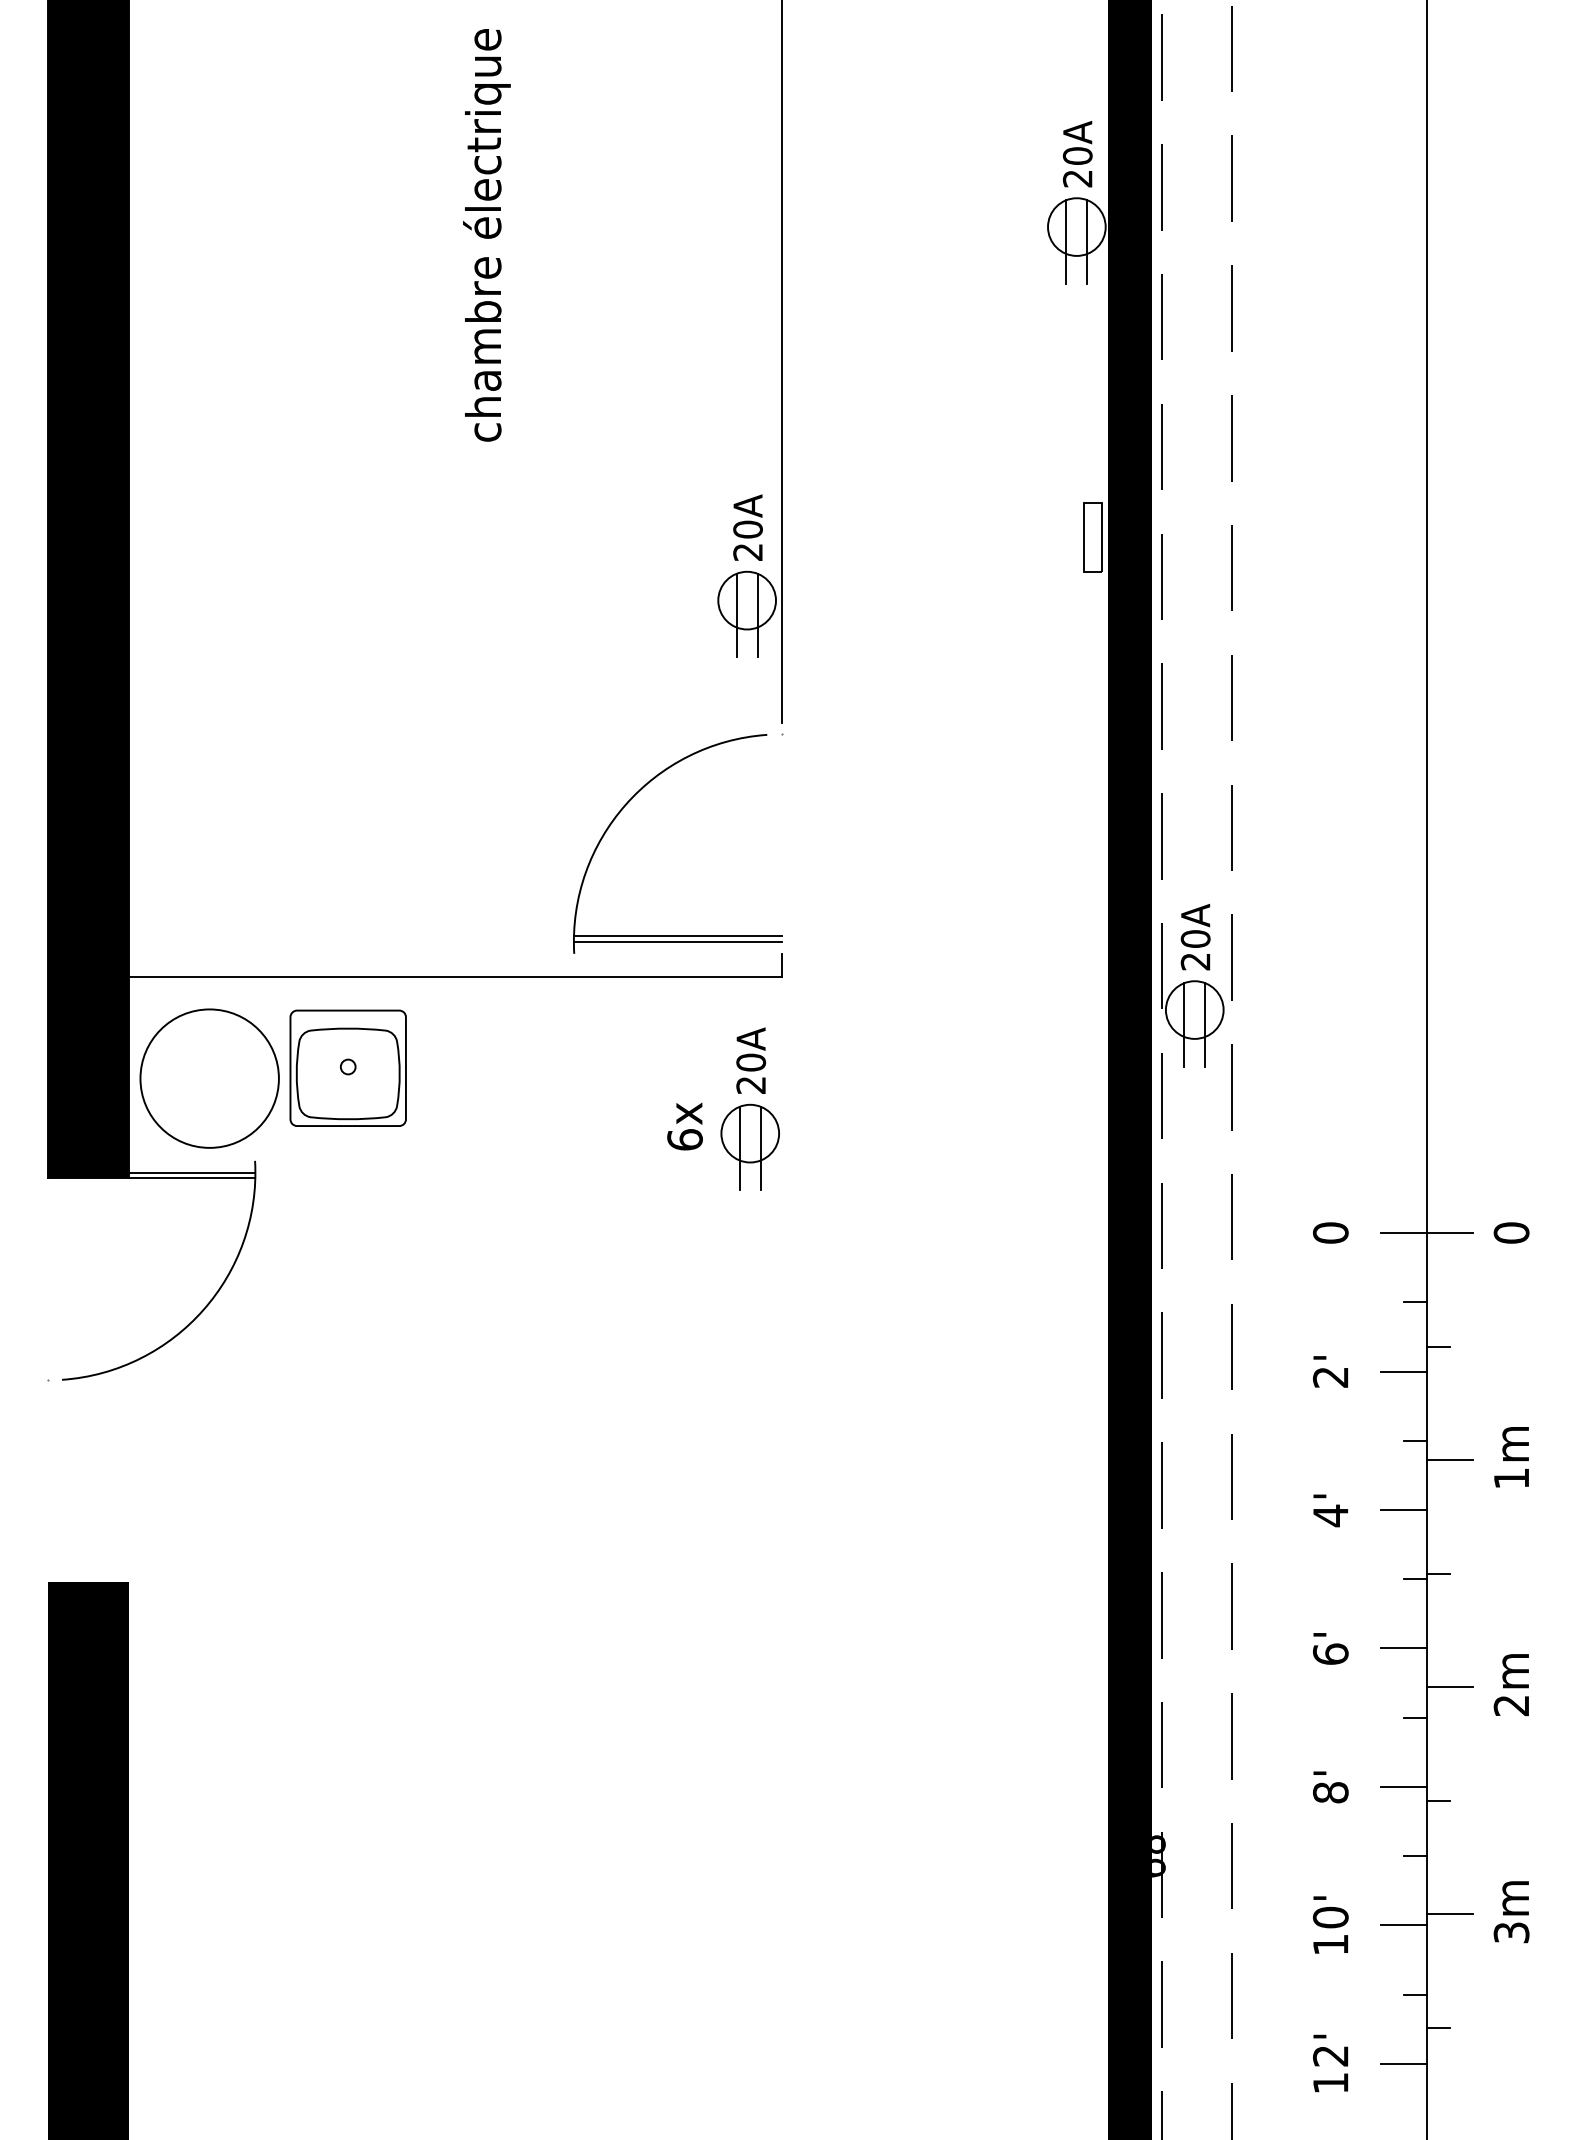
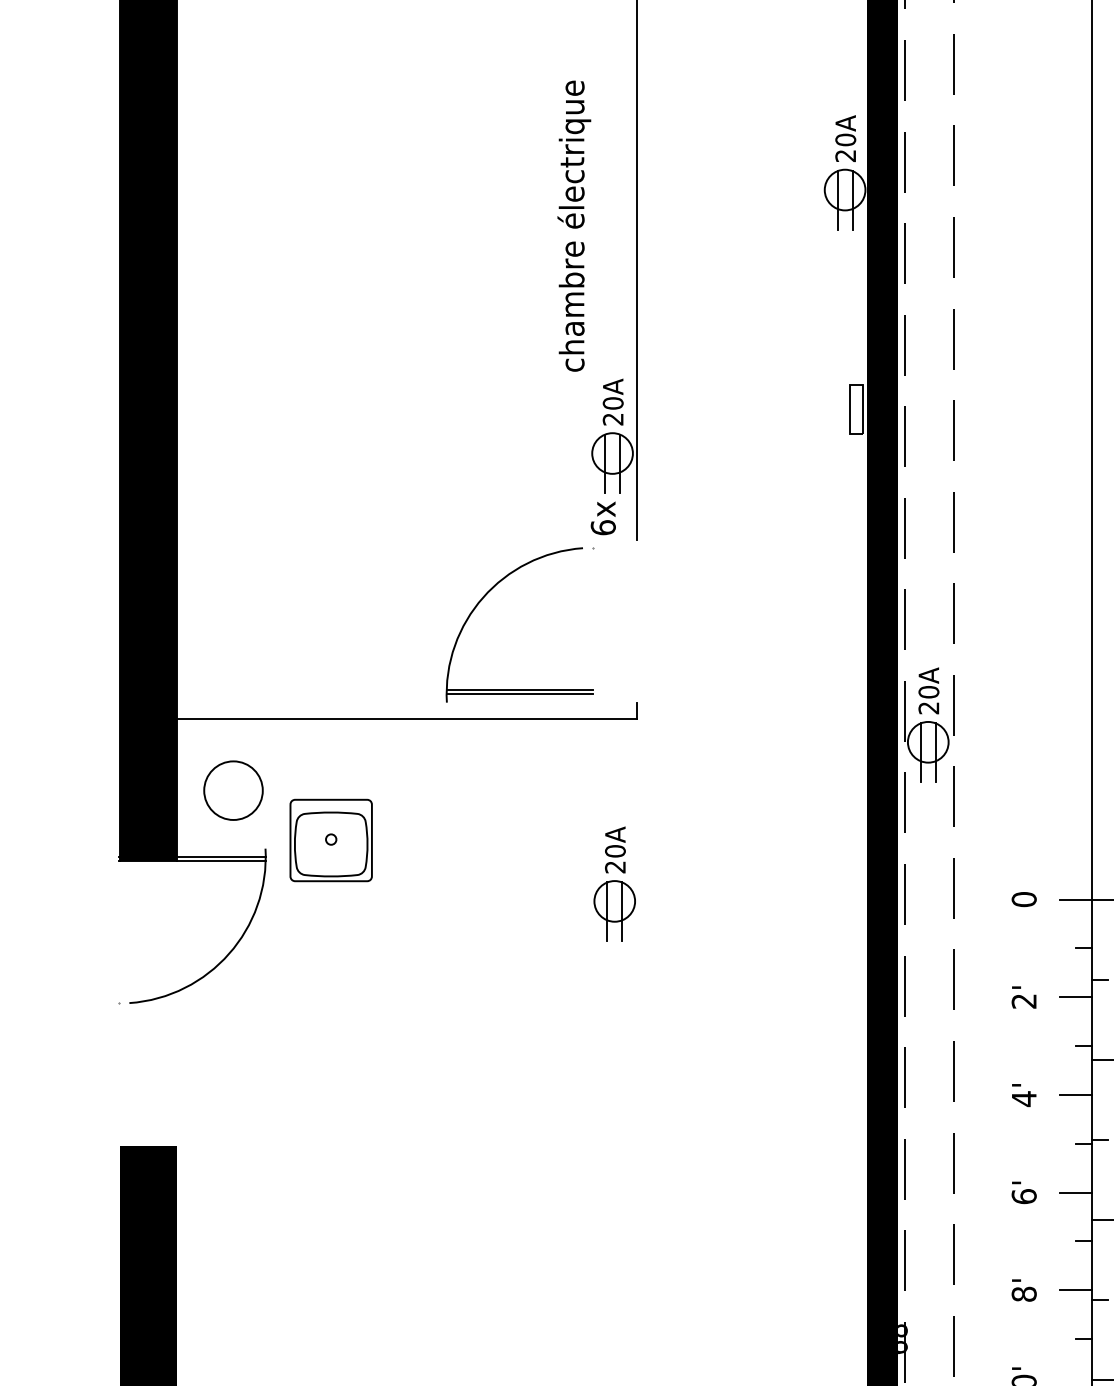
text: (486, 235) -> (574, 226), moved
part: (630, 801) -> (486, 595), moved
part: (347, 1067) -> (330, 839), moved
circle: (209, 1078) -> (233, 790), size x0.6
part: (749, 1108) -> (614, 883), moved
text: (684, 1126) -> (602, 518), moved

